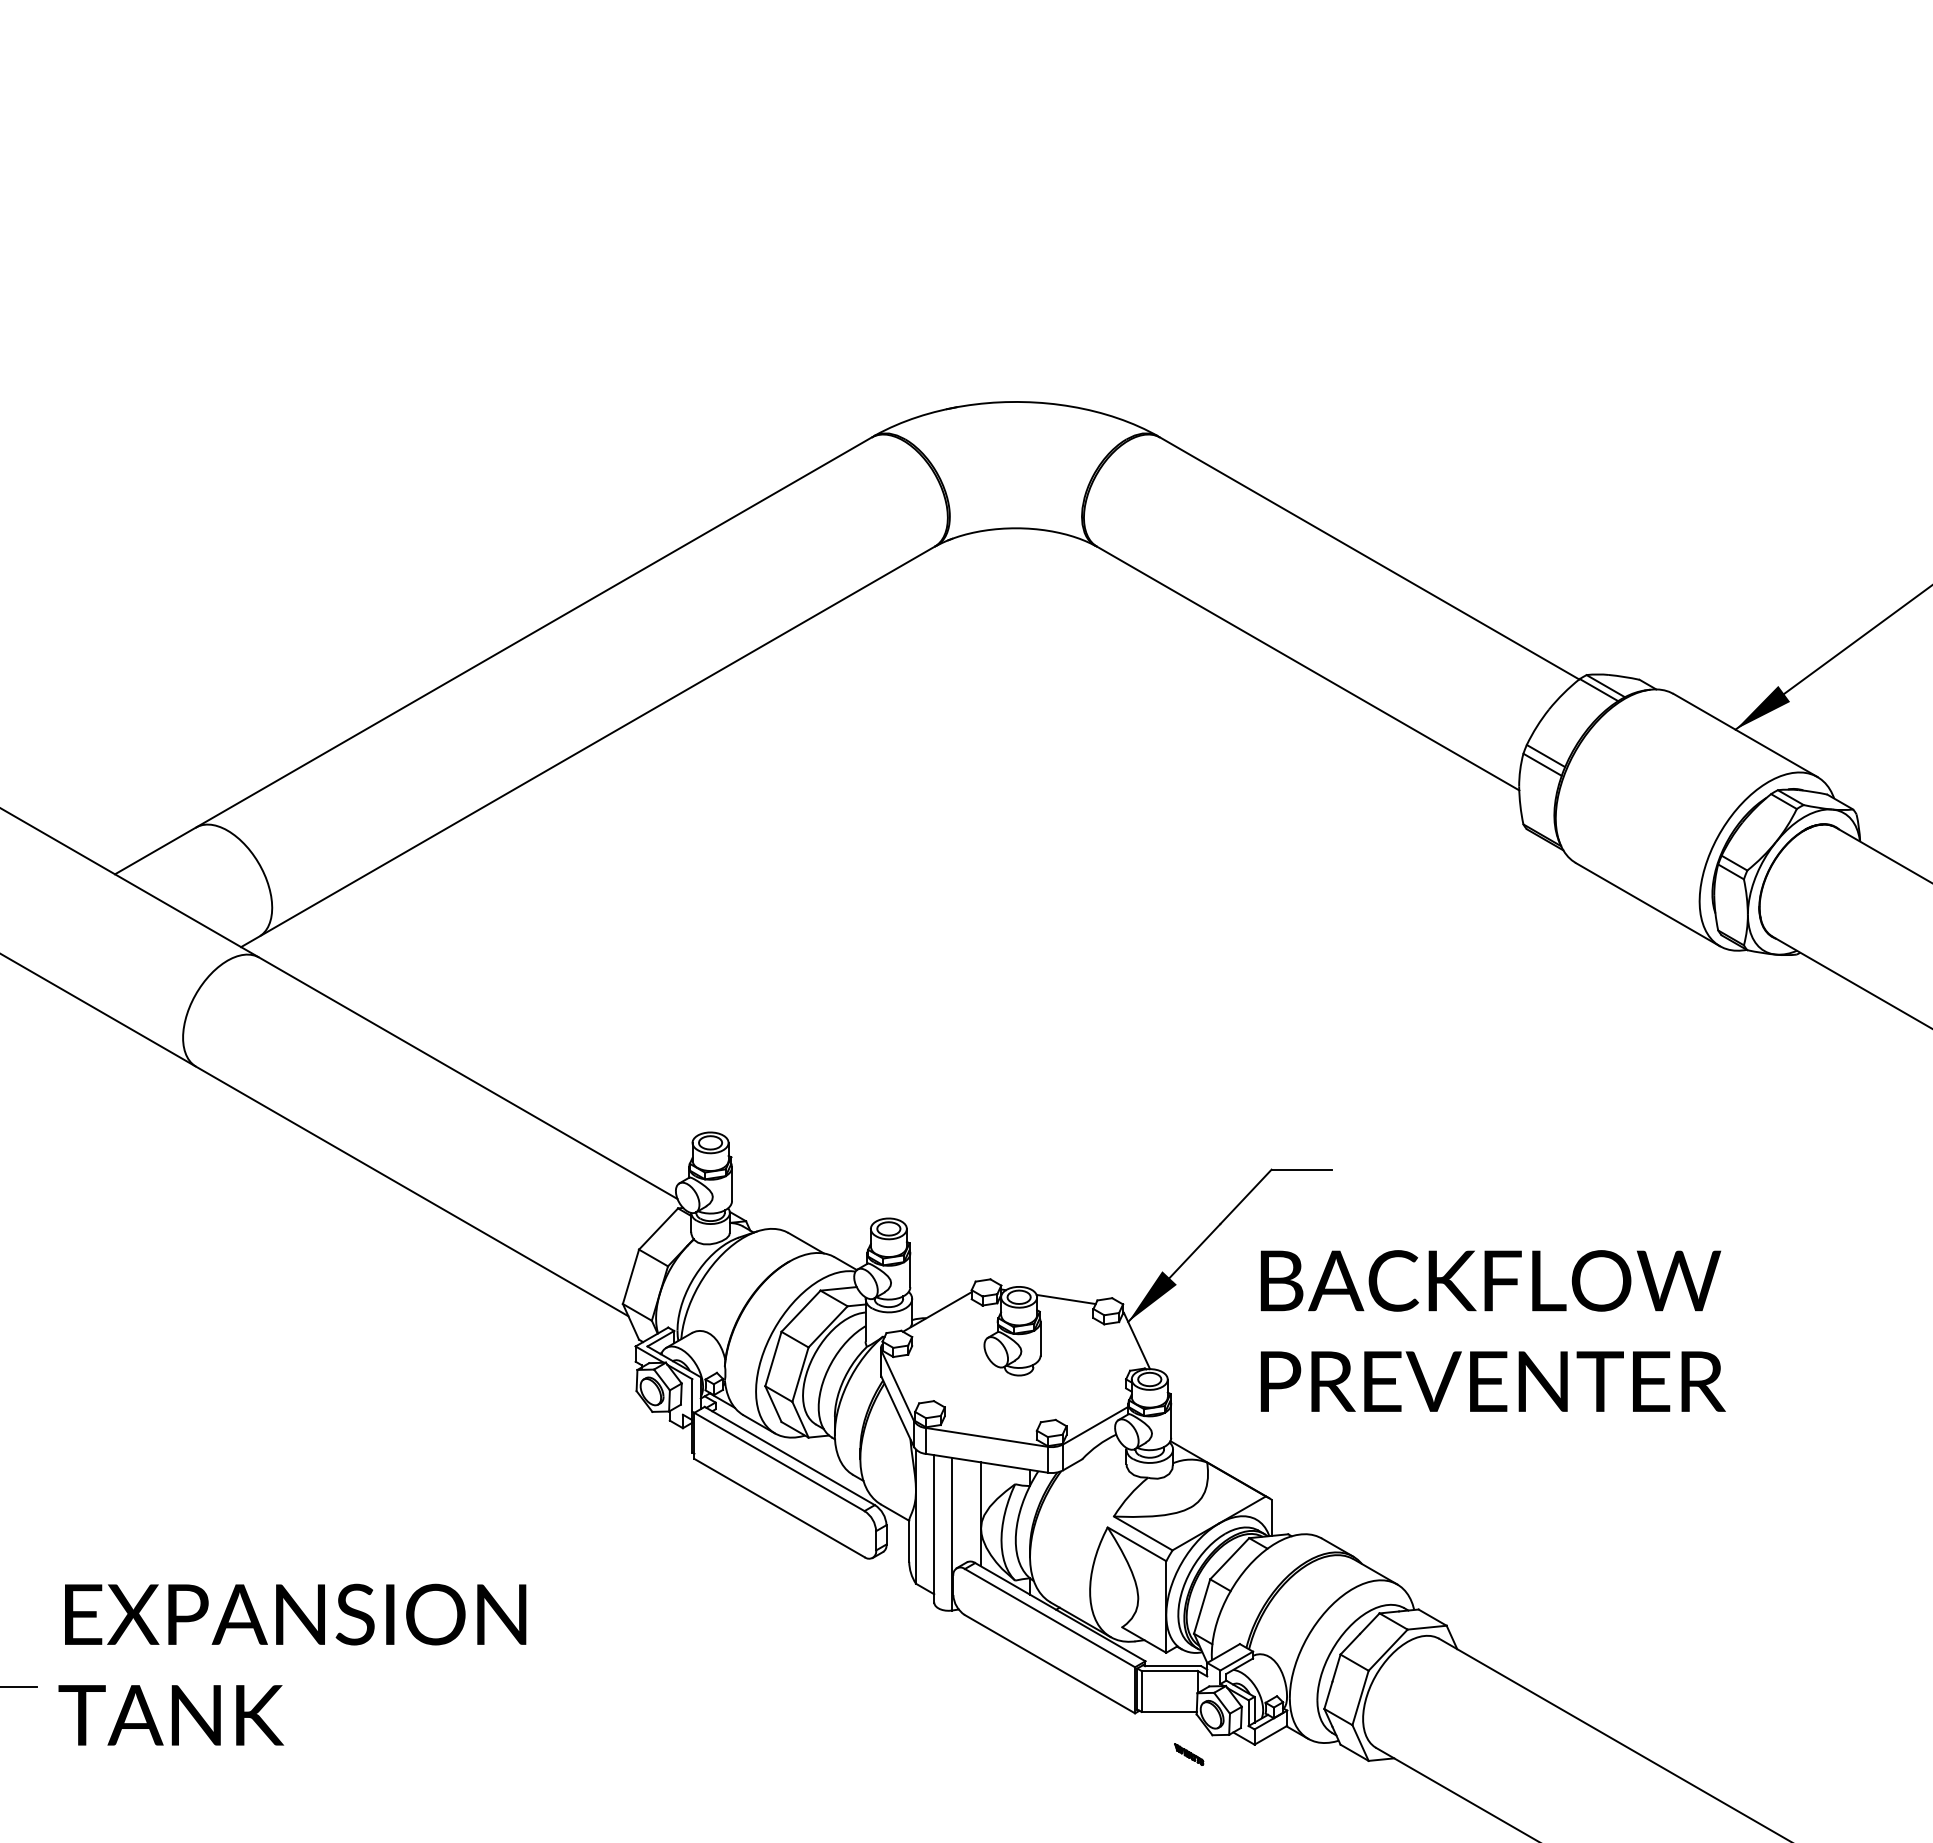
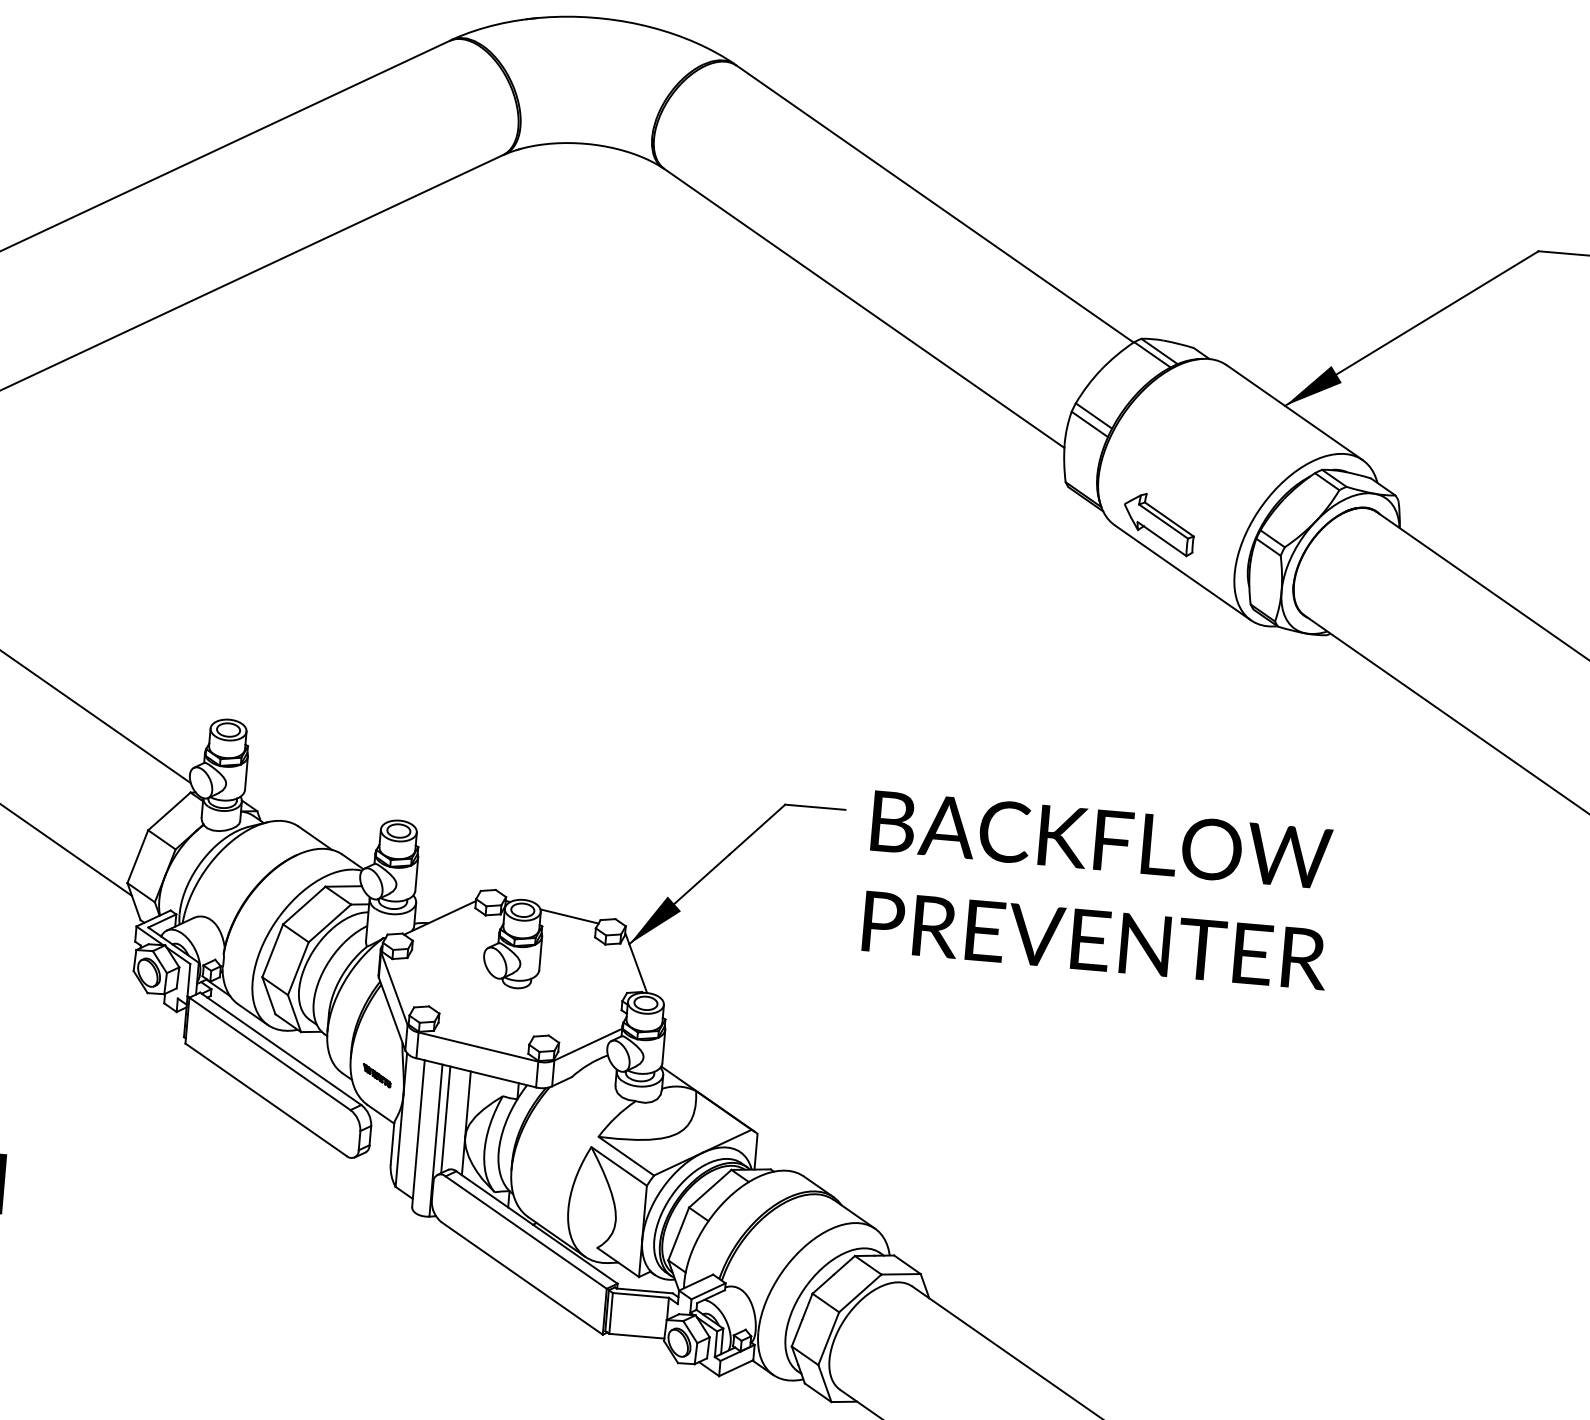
part: (1619, 858) -> (1158, 524), added
text: (1492, 1330) -> (1099, 889), moved
line: (960, 1512) -> (446, 1119), added
part: (1189, 1754) -> (377, 1075), moved

